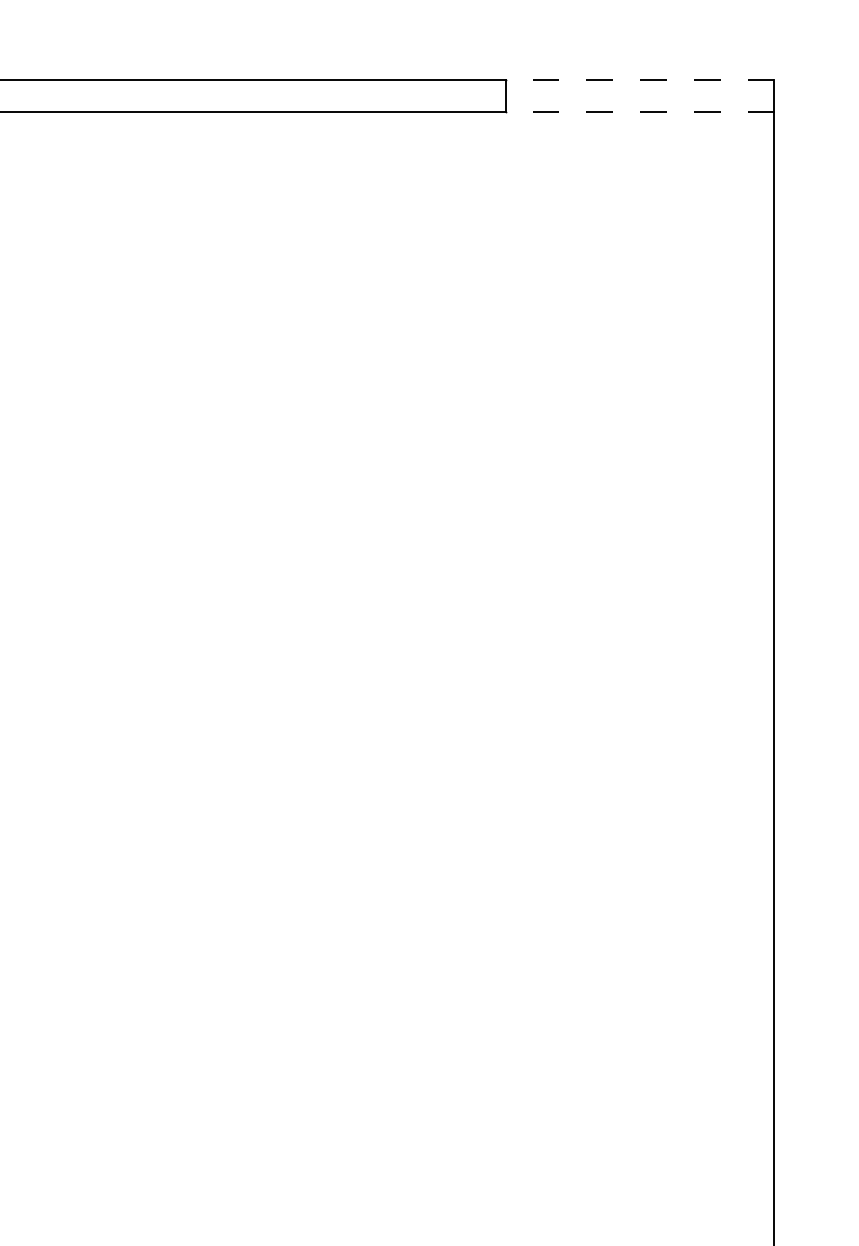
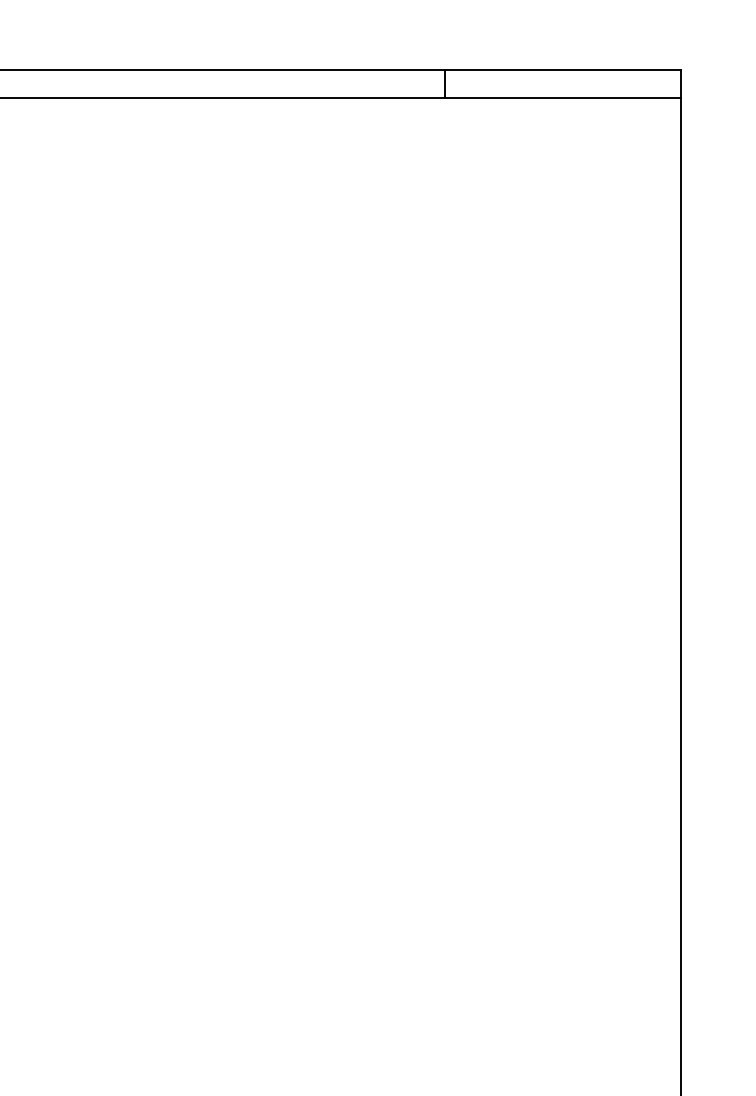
line: (639, 80) -> (562, 70), dashed -> solid
line: (639, 112) -> (562, 98), dashed -> solid

